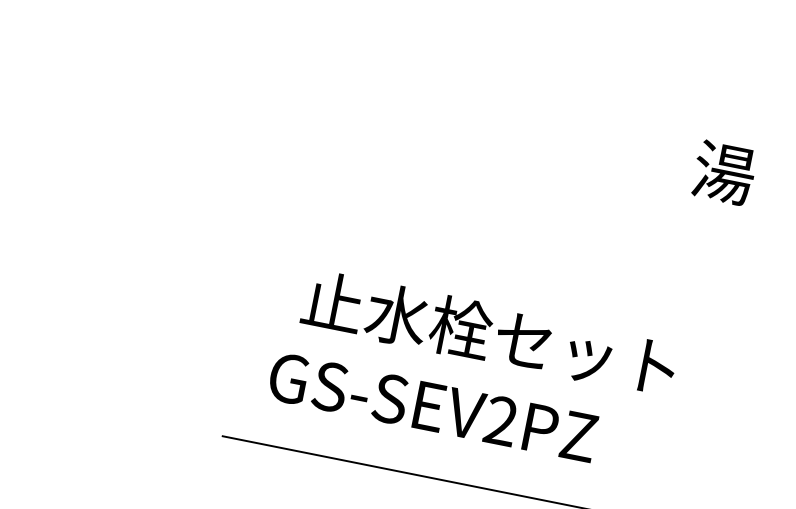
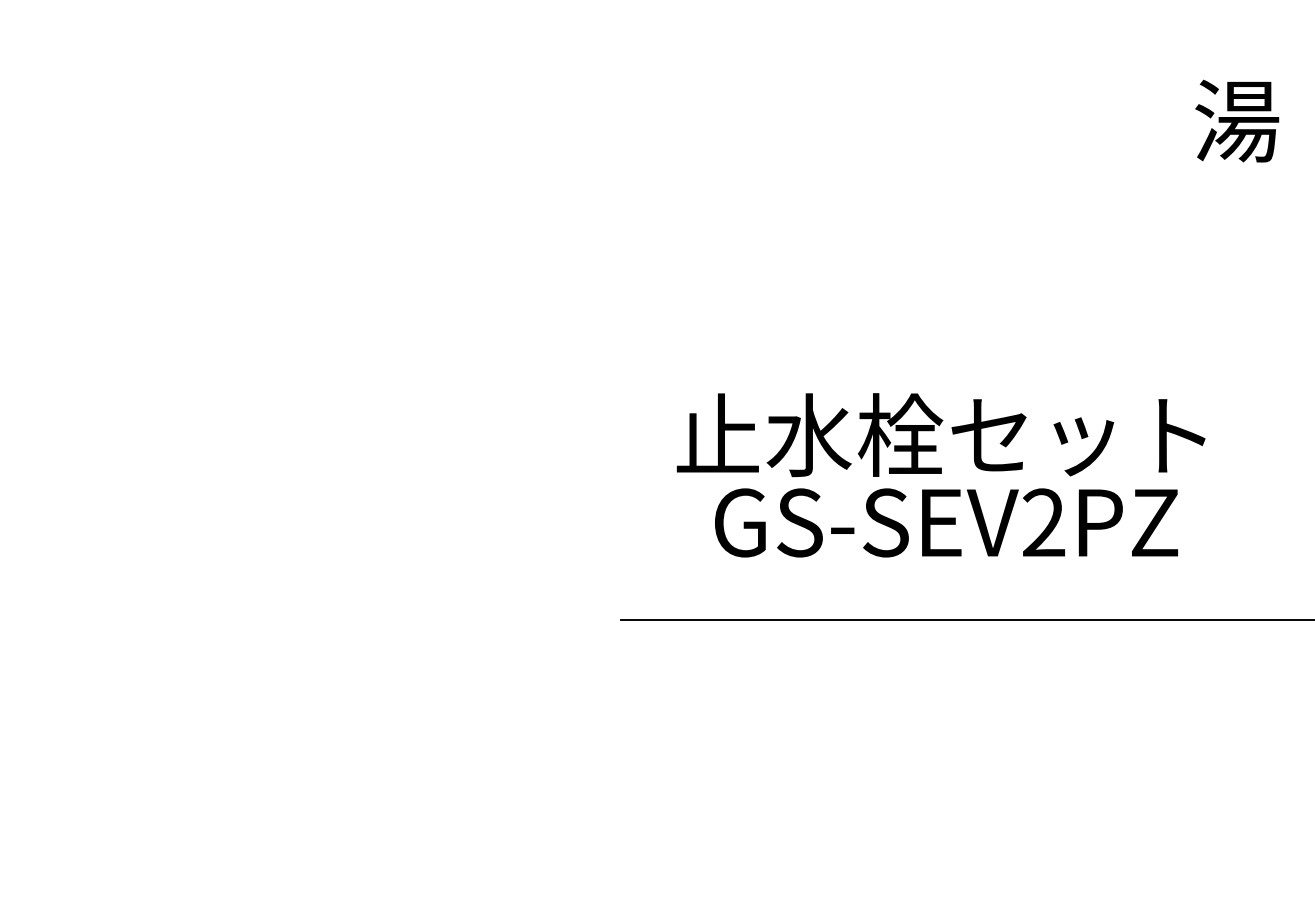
text: (489, 333) -> (940, 435), moved
text: (433, 407) -> (946, 522), moved

